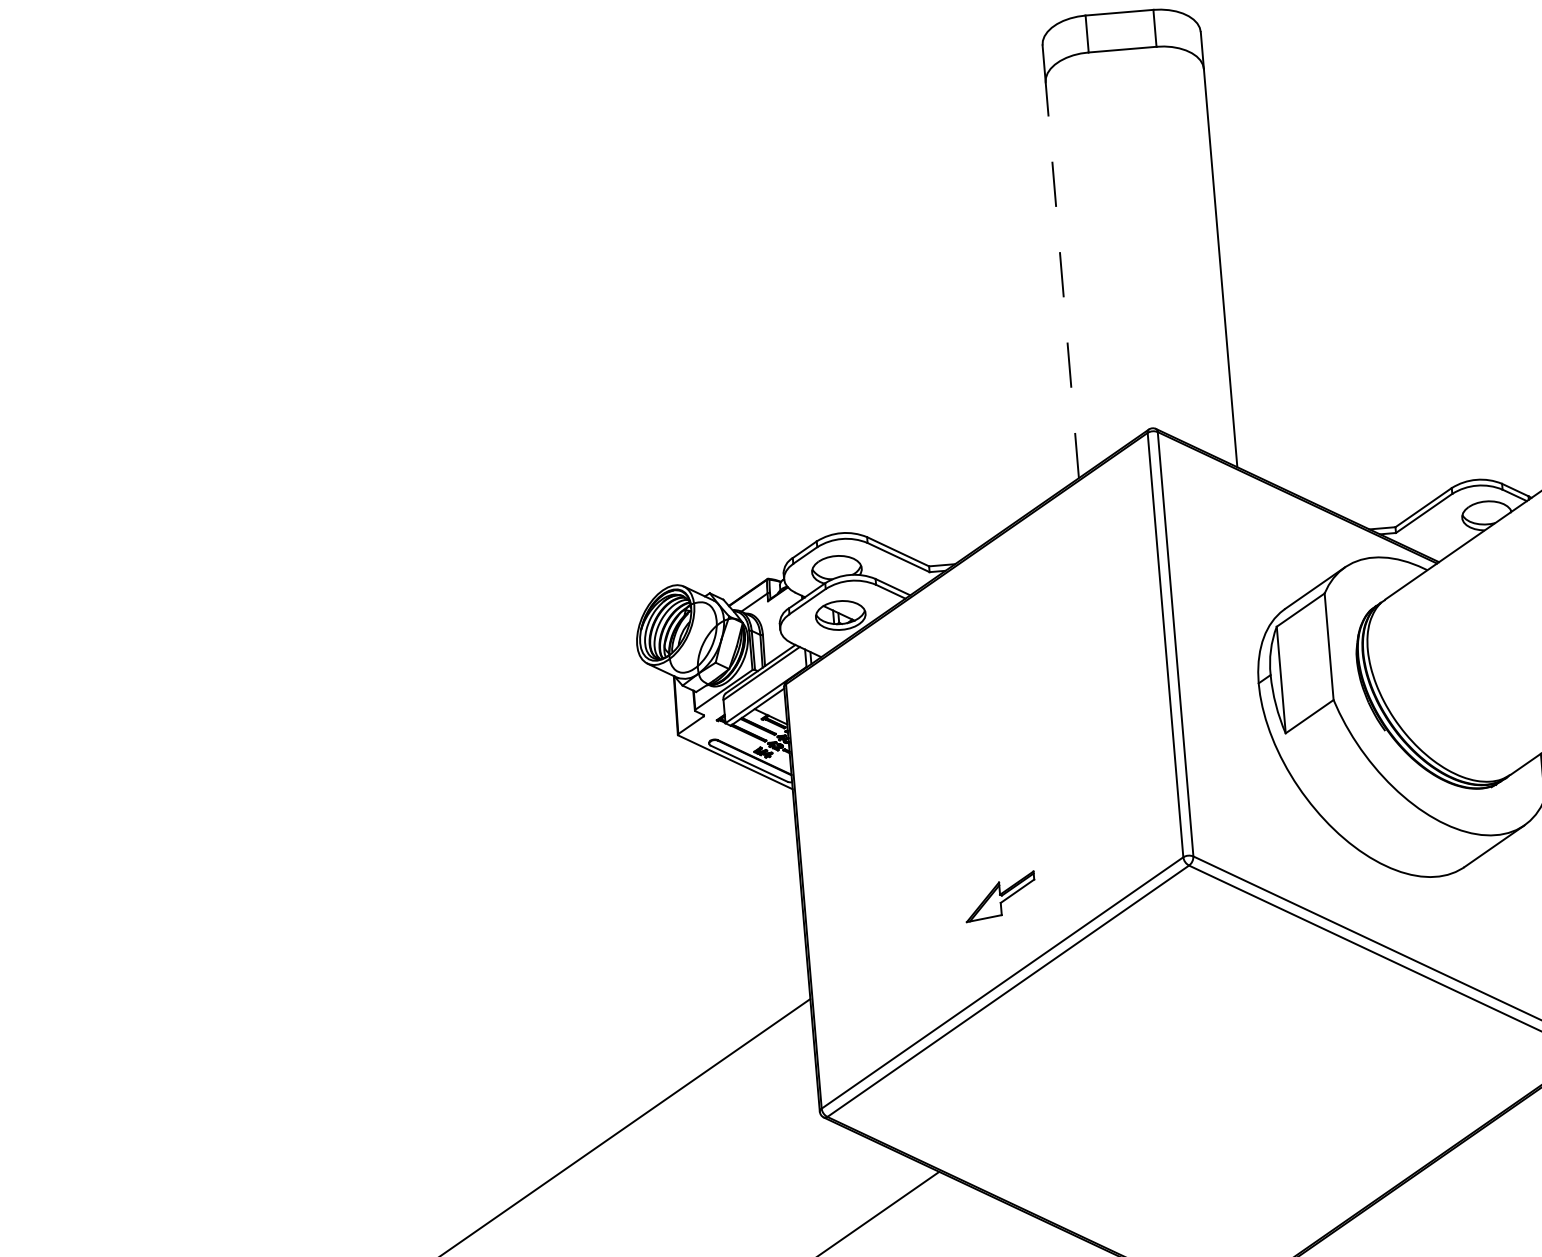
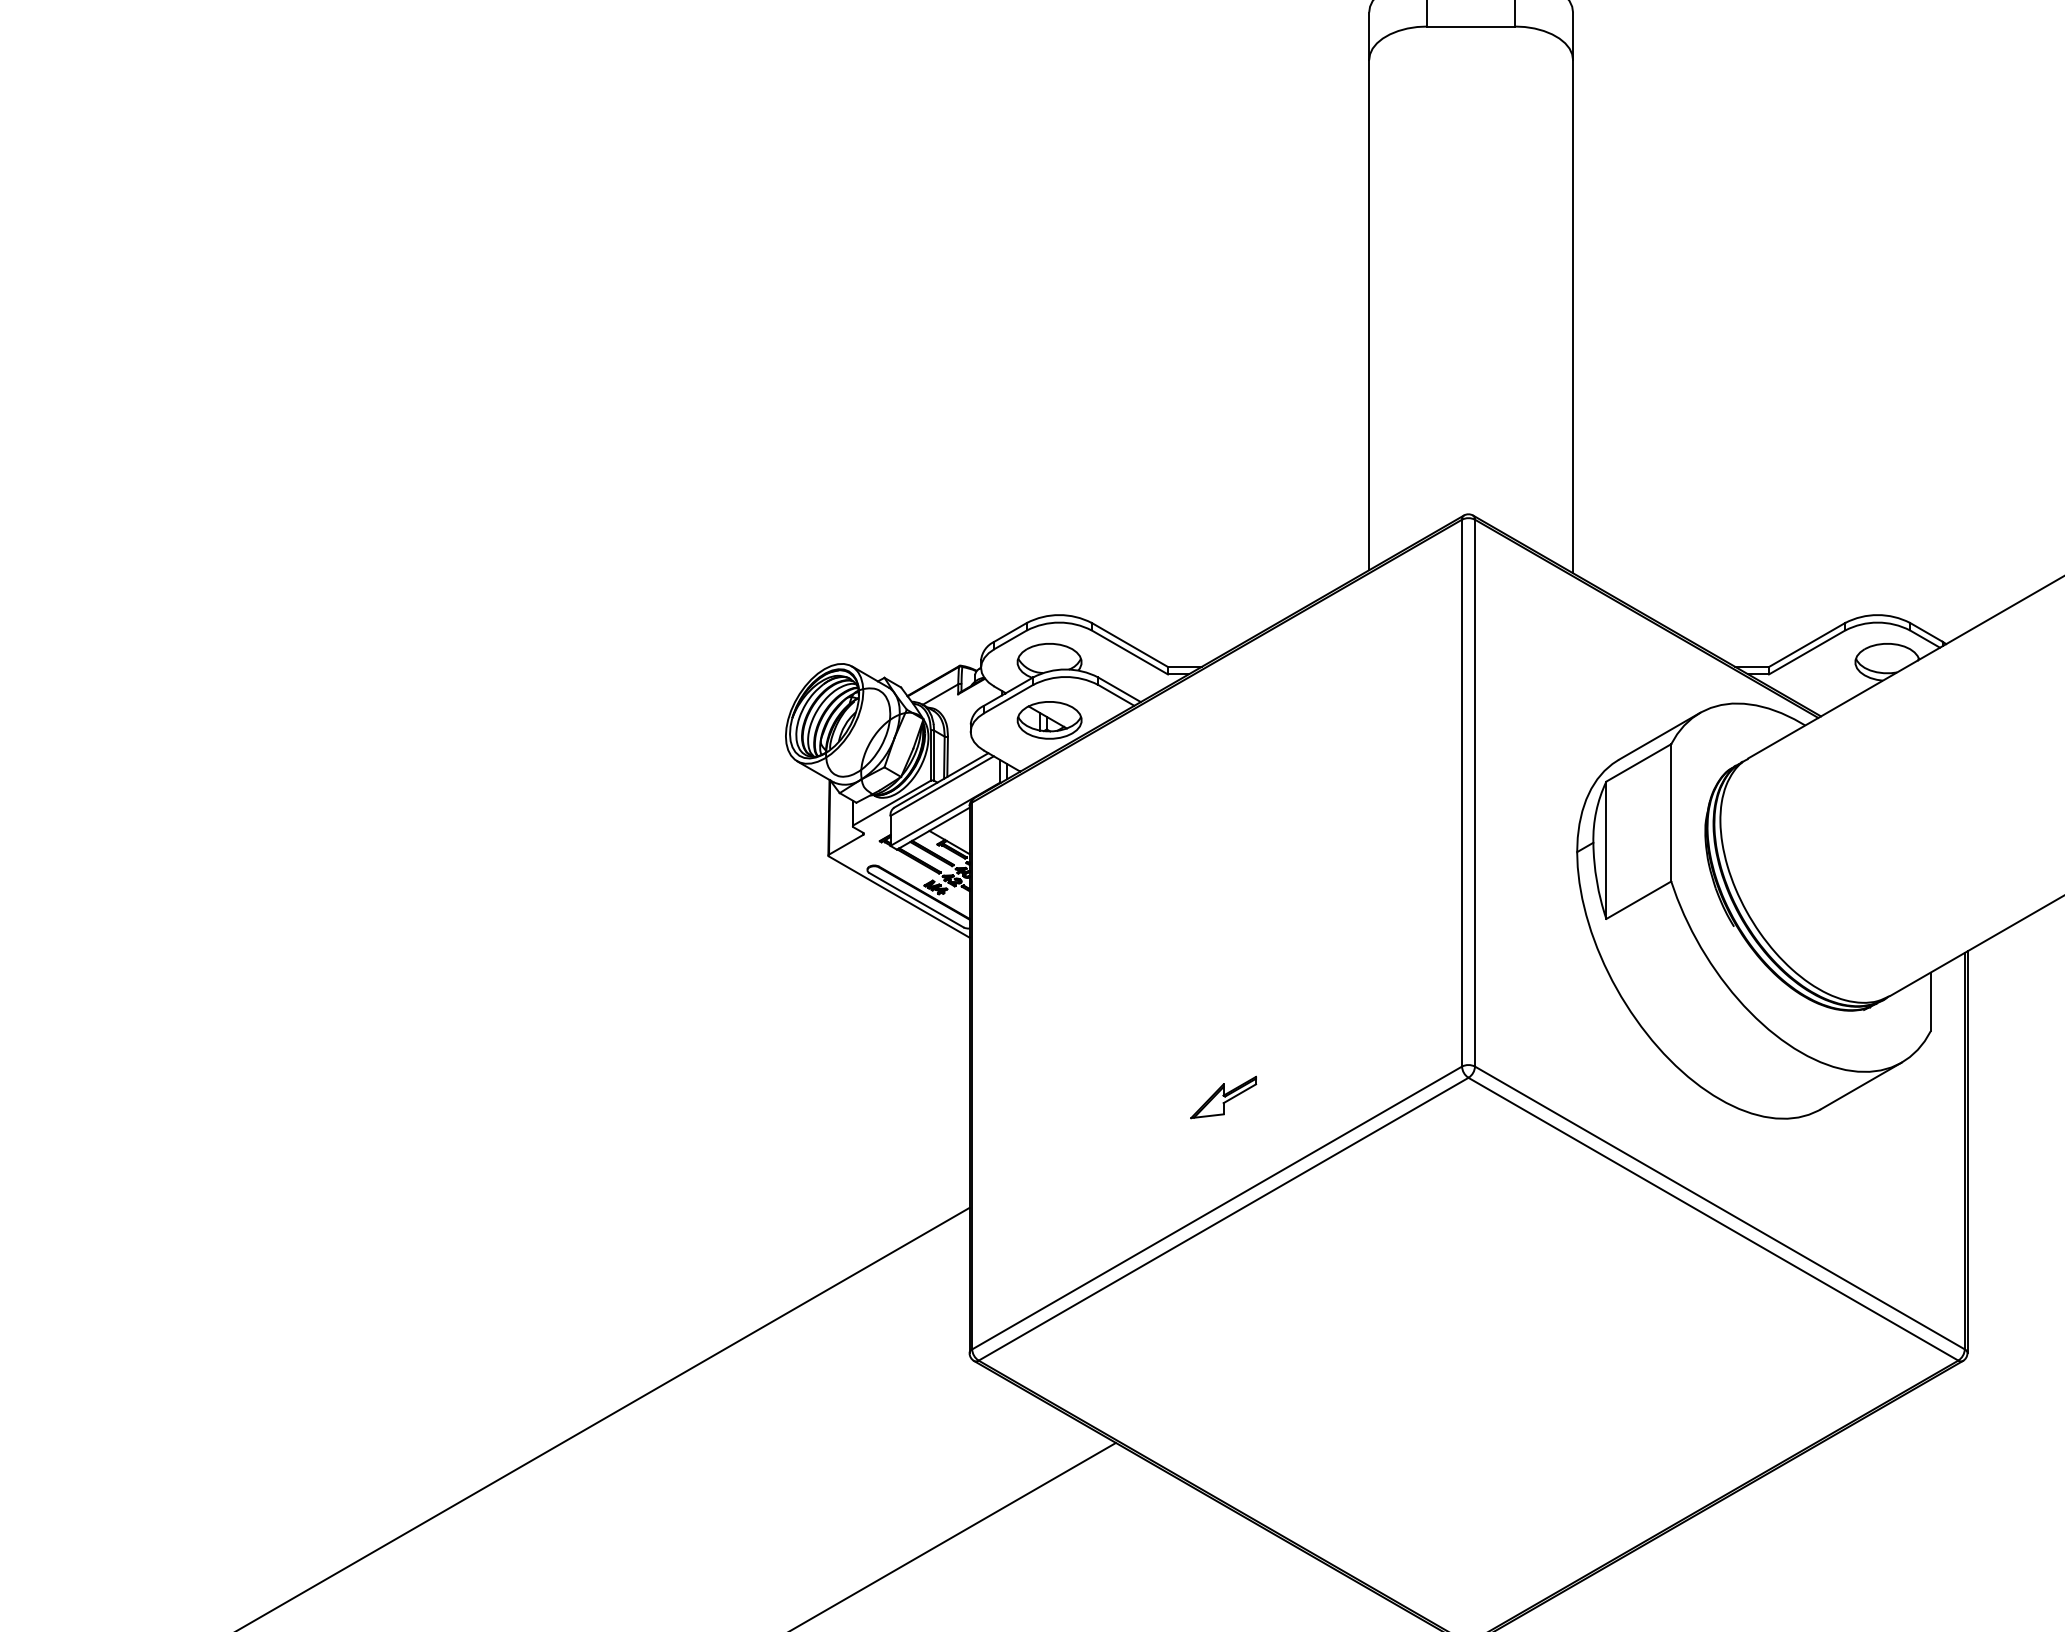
line: (1062, 279) -> (1369, 314), dashed -> solid
part: (1000, 896) -> (1223, 1097), size x0.71

